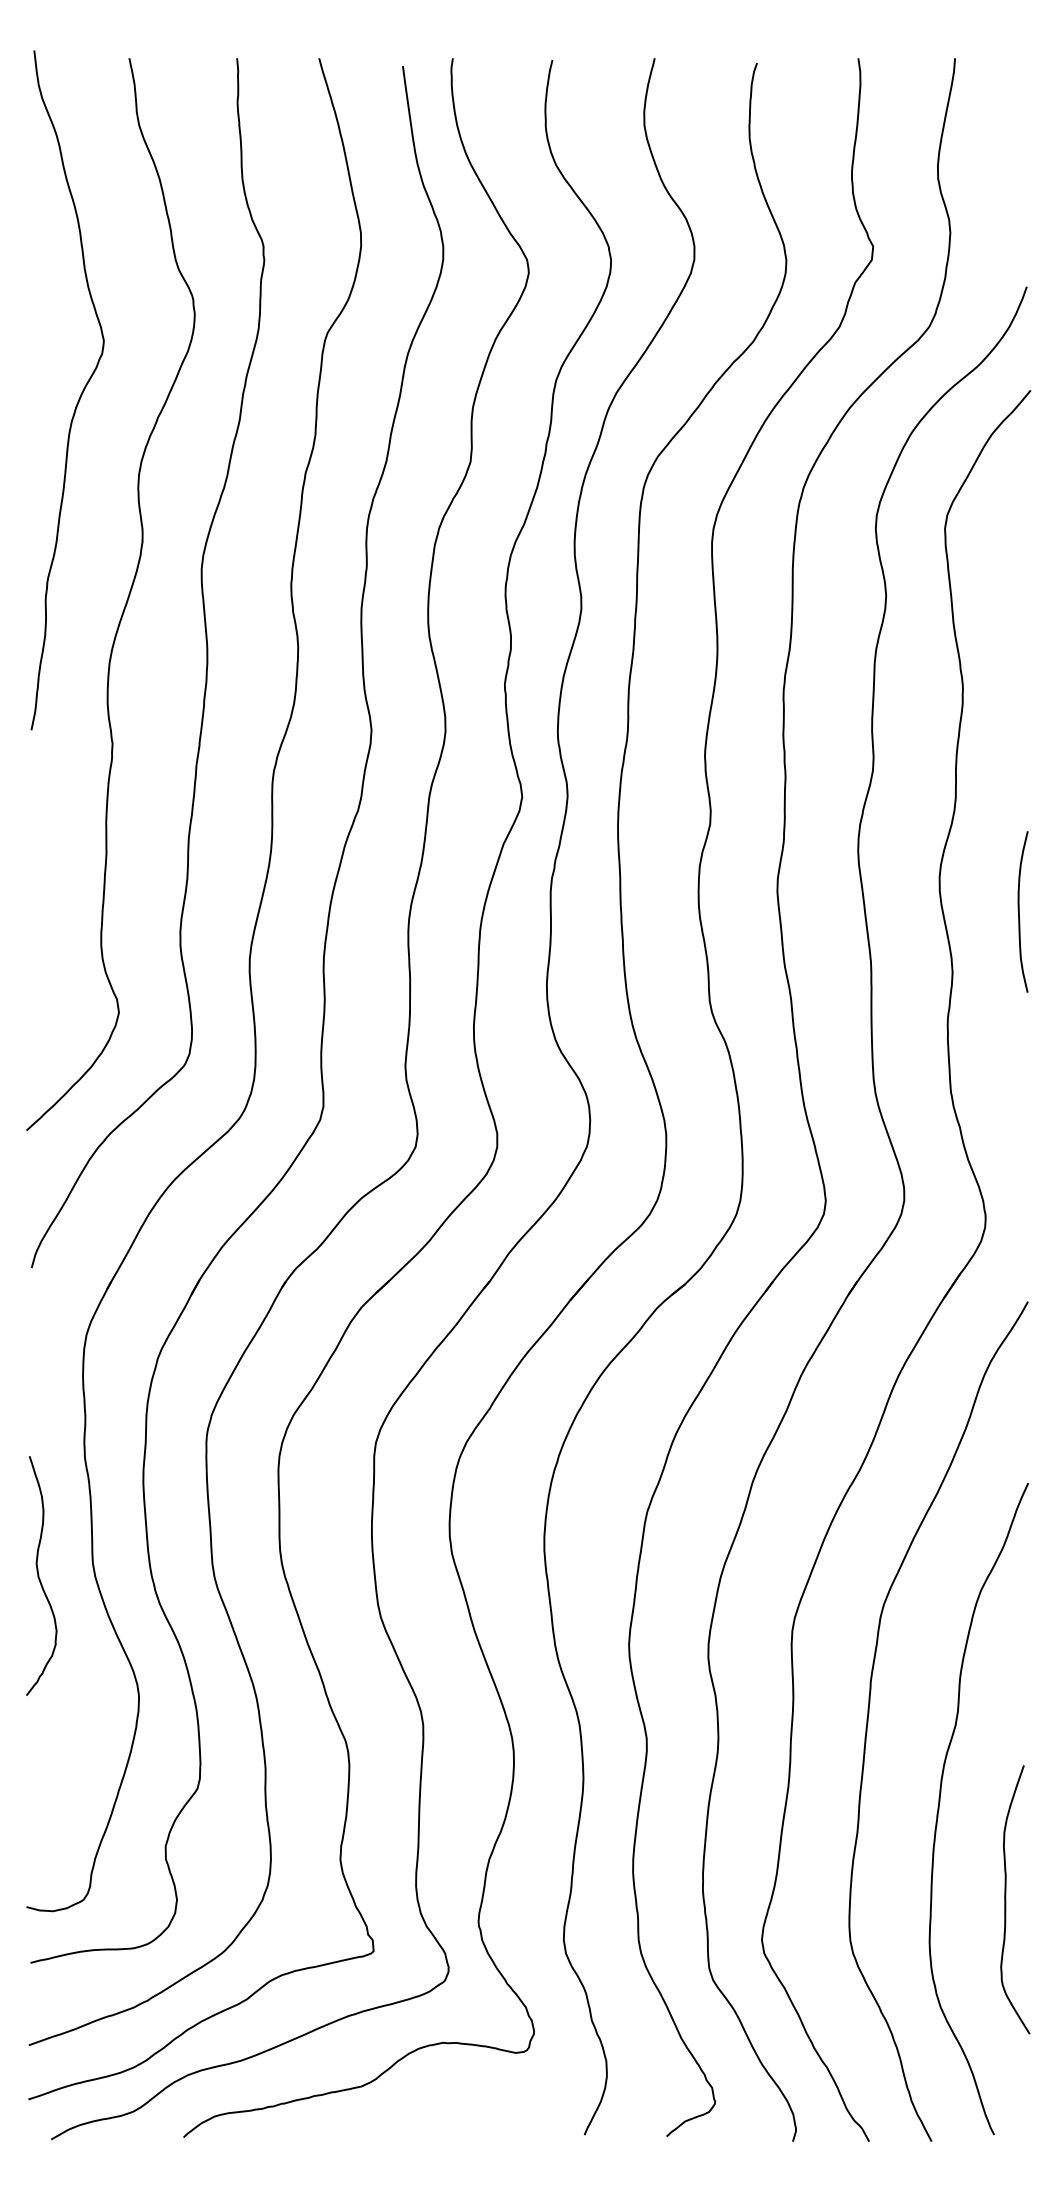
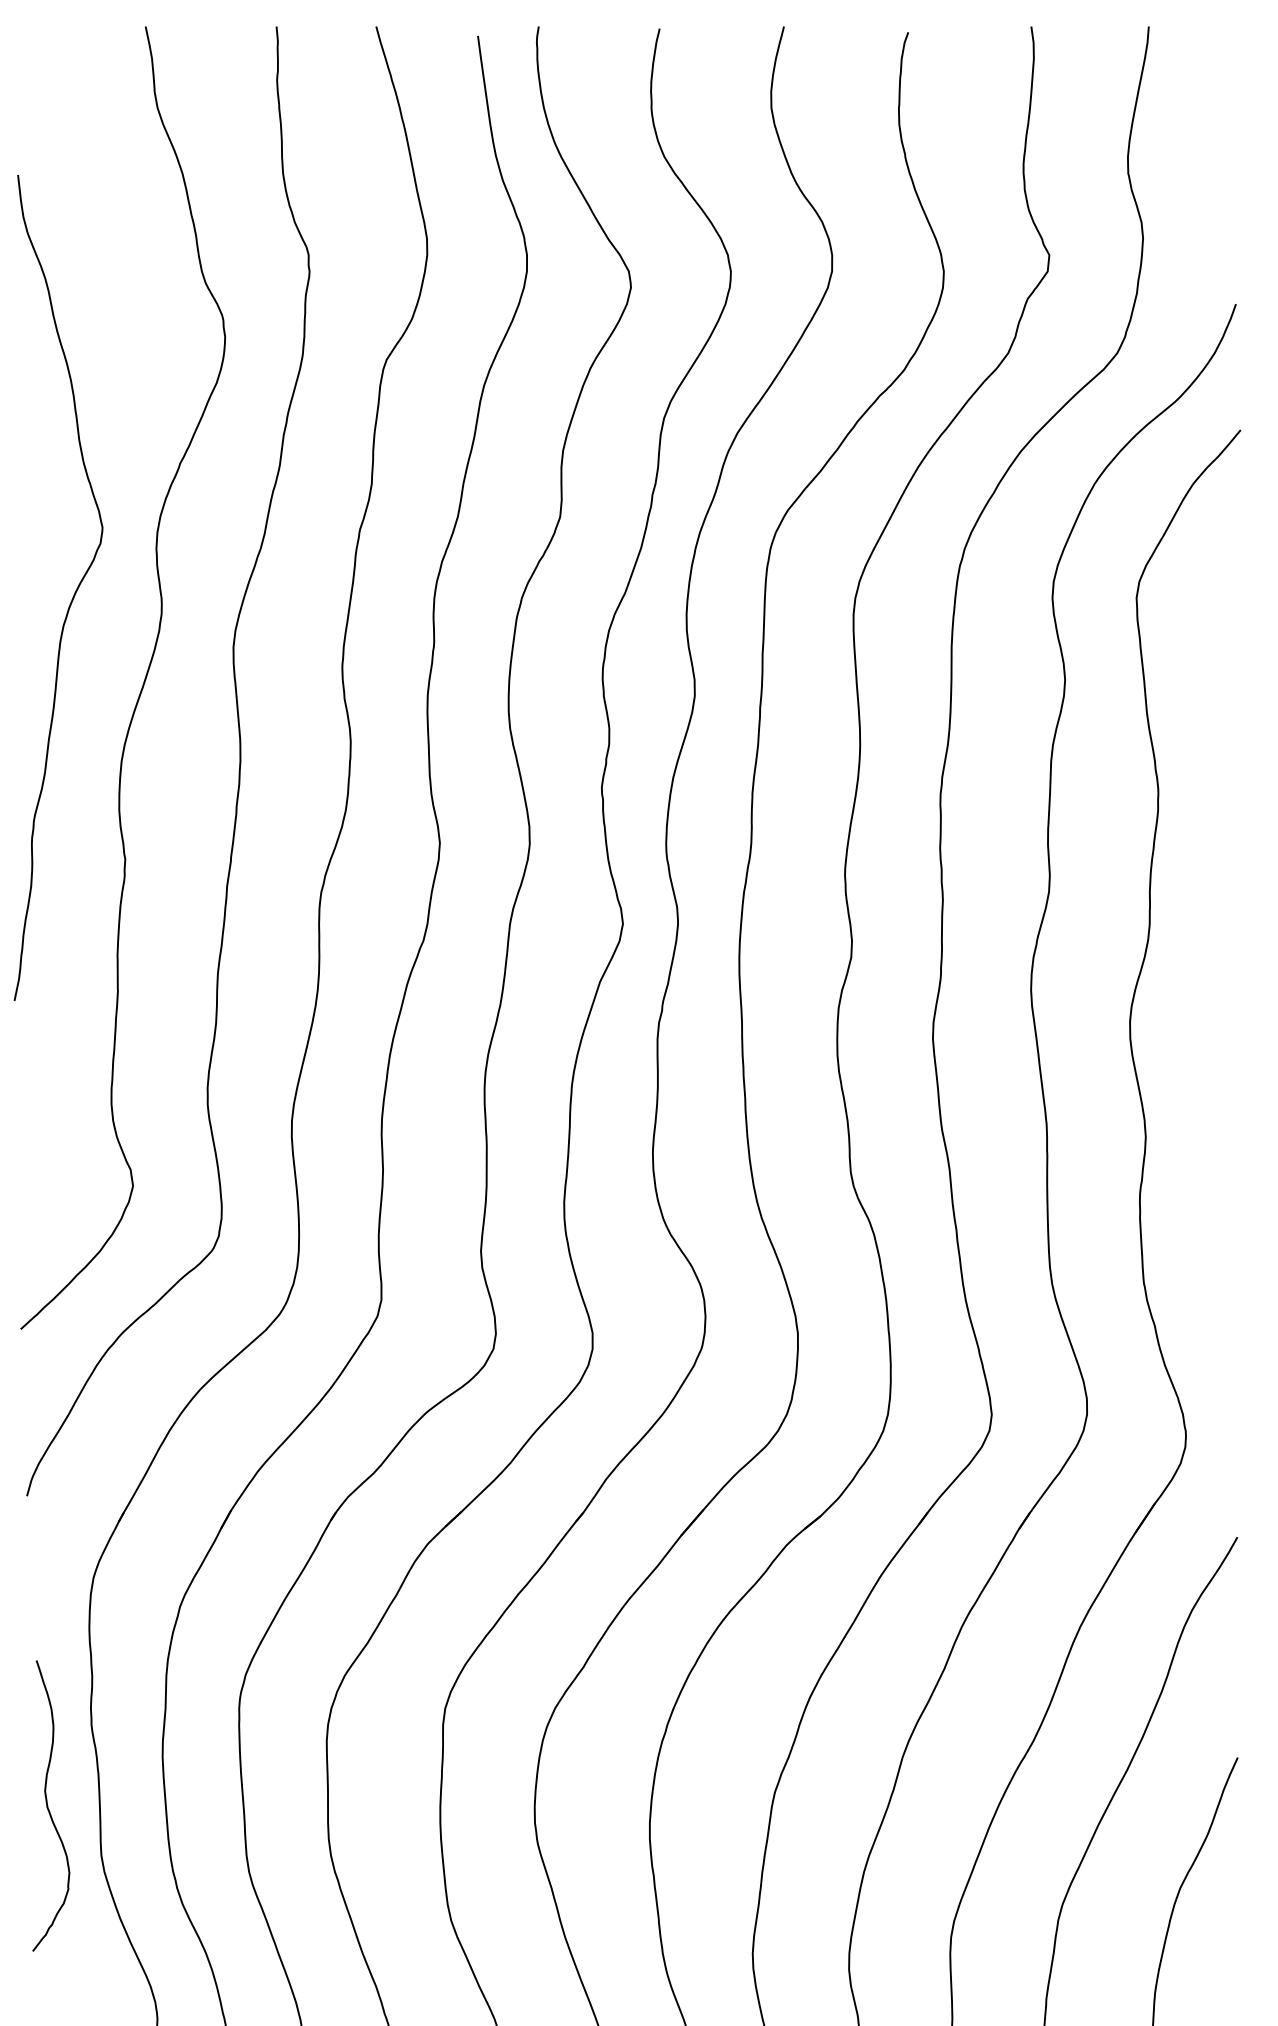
curve: (79, 396) -> (72, 595), moved
curve: (1019, 911) -> (1227, 1063), removed
curve: (39, 1575) -> (48, 1805), moved

